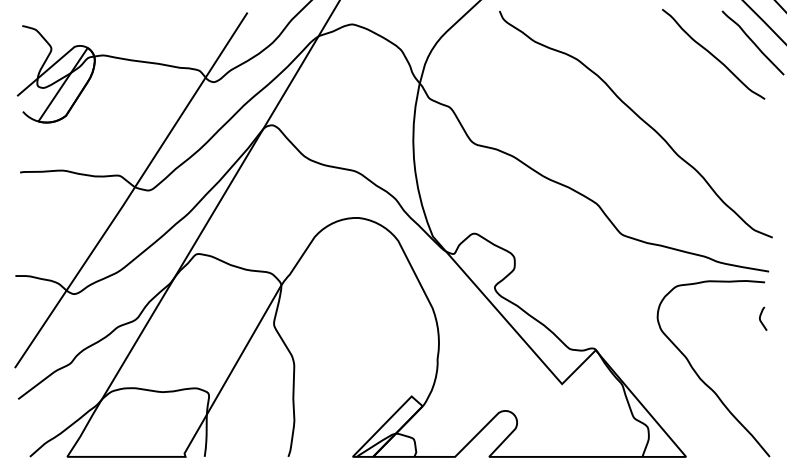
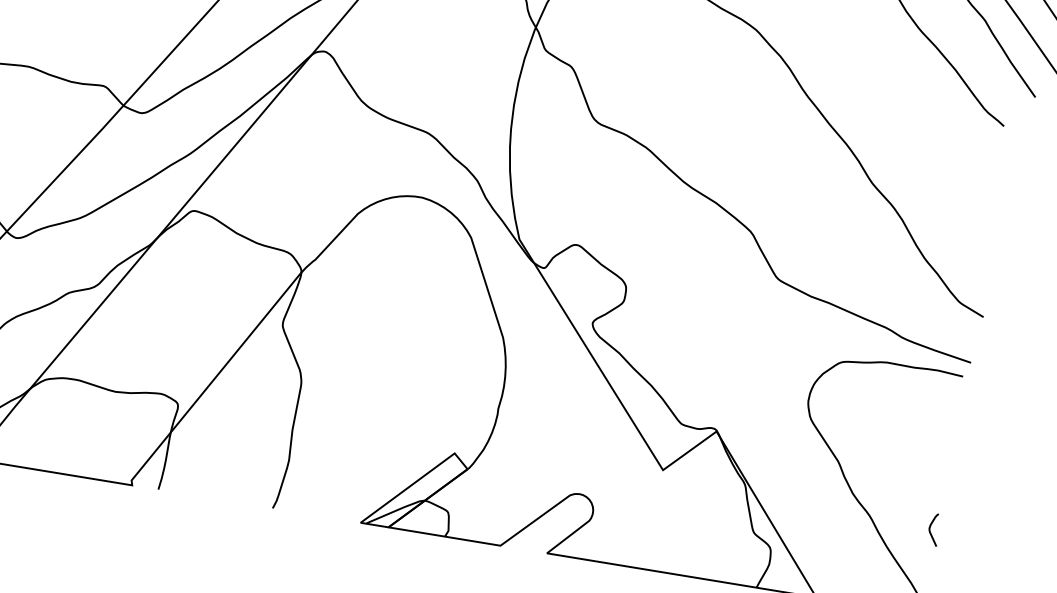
curve: (760, 318) -> (930, 528), moved

